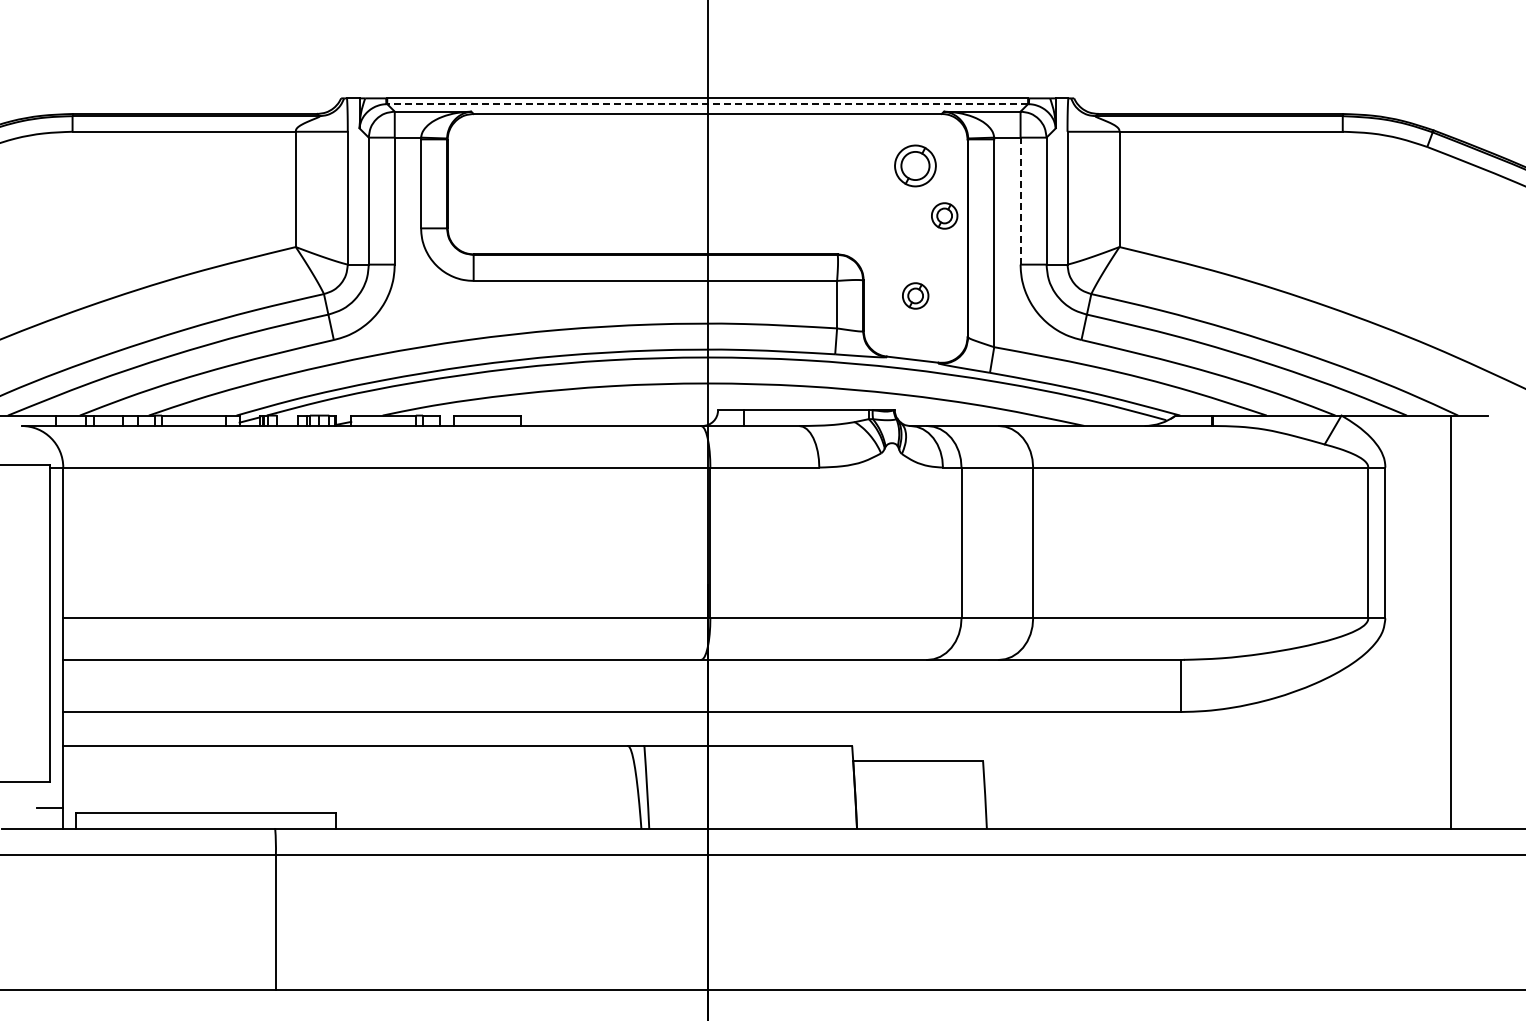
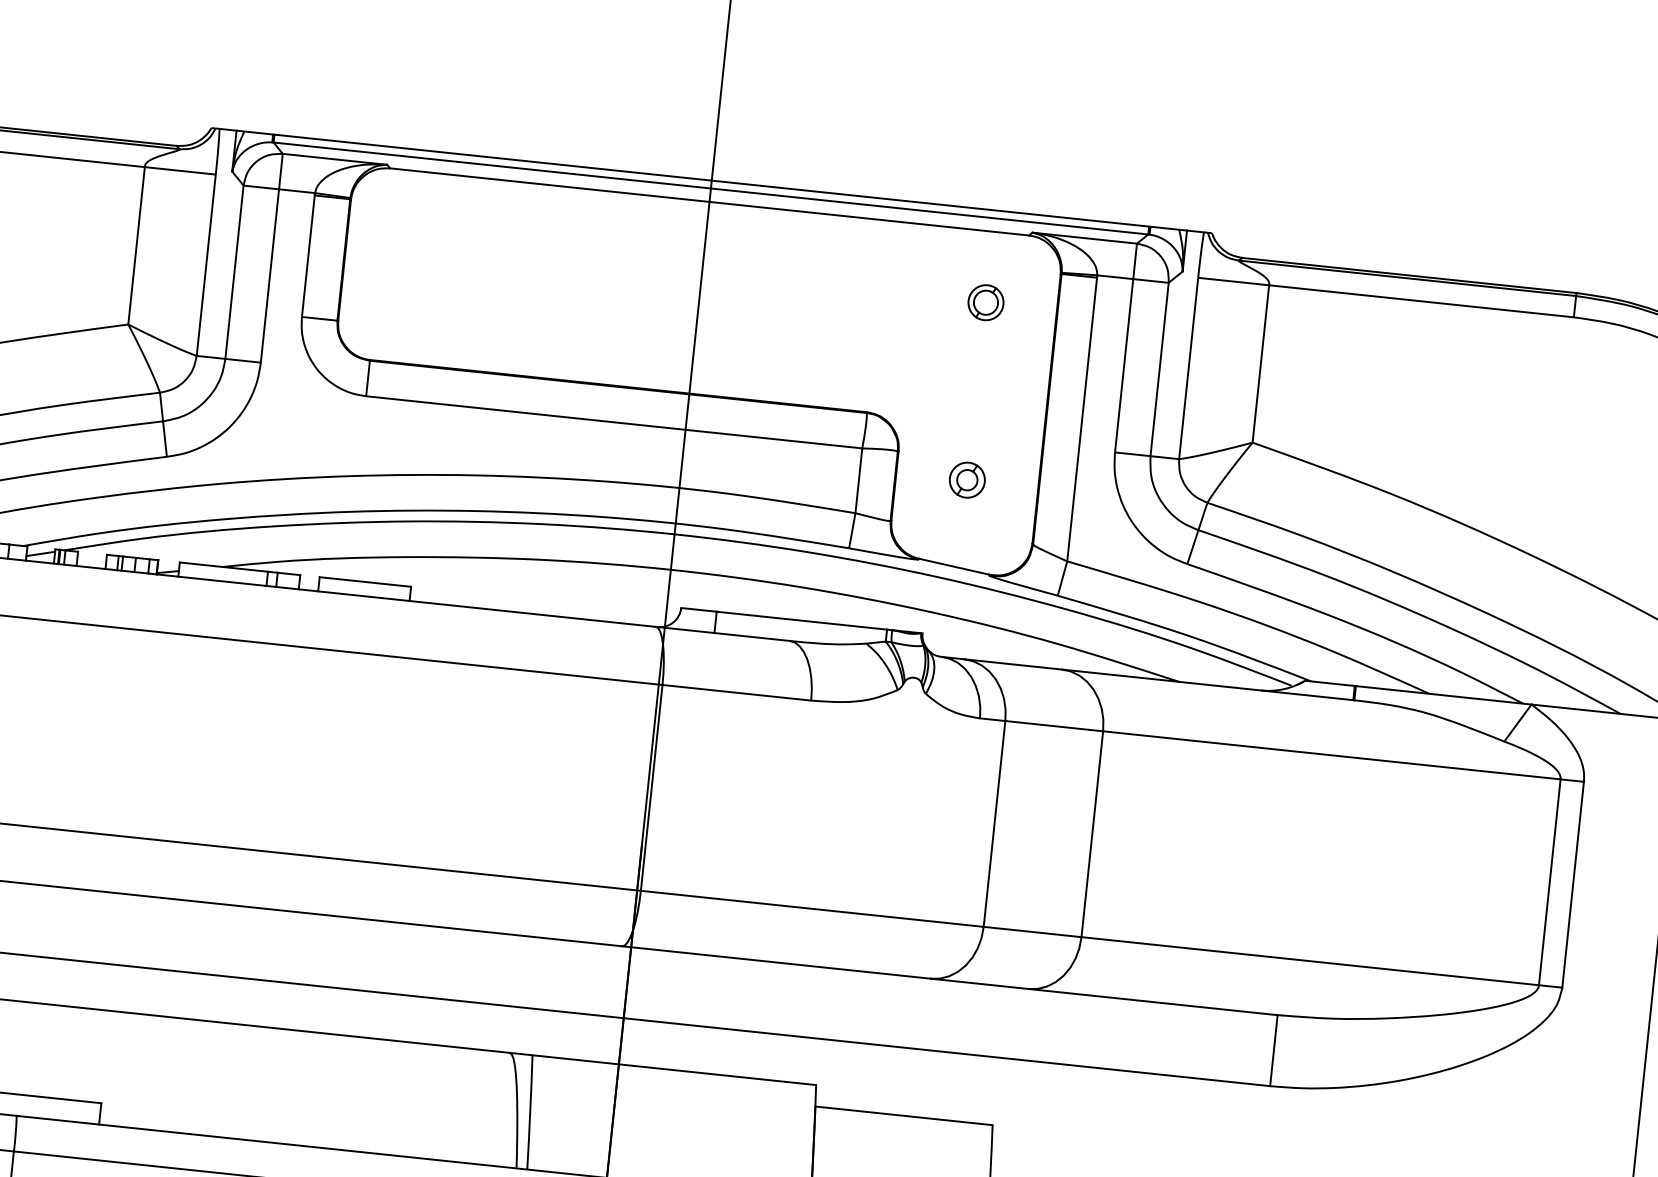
line: (707, 104) -> (710, 188), dashed -> solid
part: (915, 165) -> (985, 302), size x0.62
line: (1020, 200) -> (1124, 364), dashed -> solid
part: (944, 215) -> (1018, 374), removed

